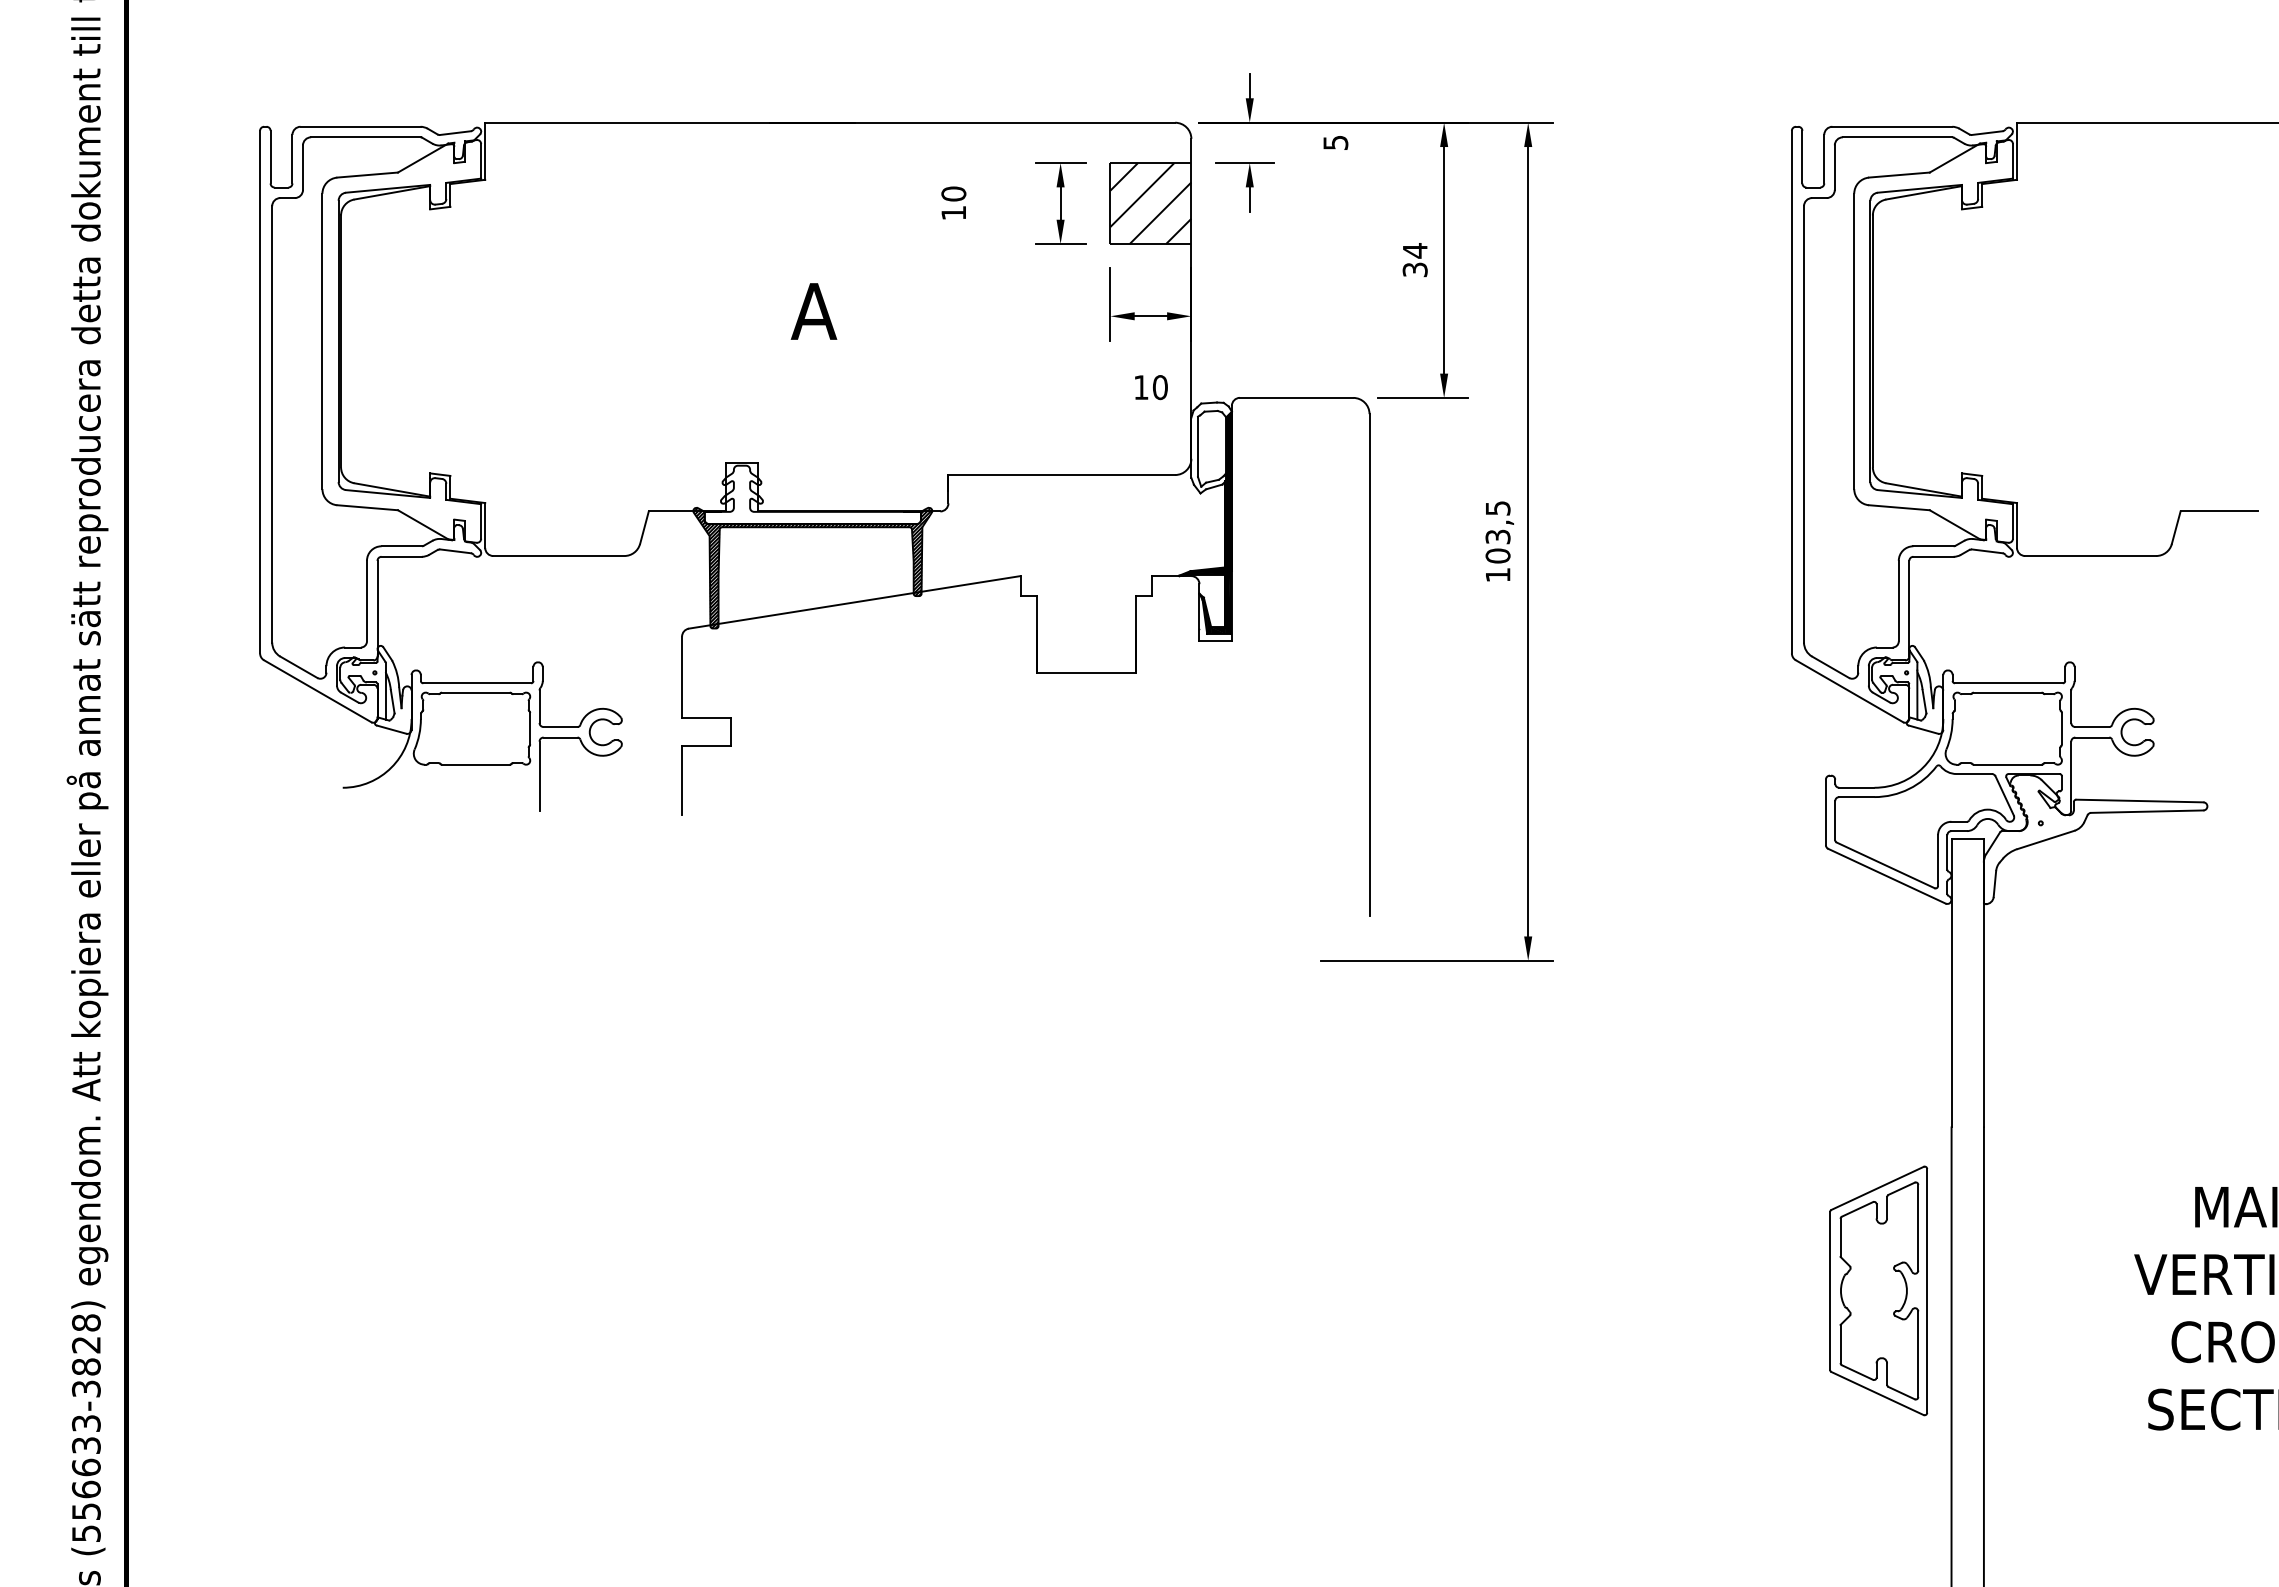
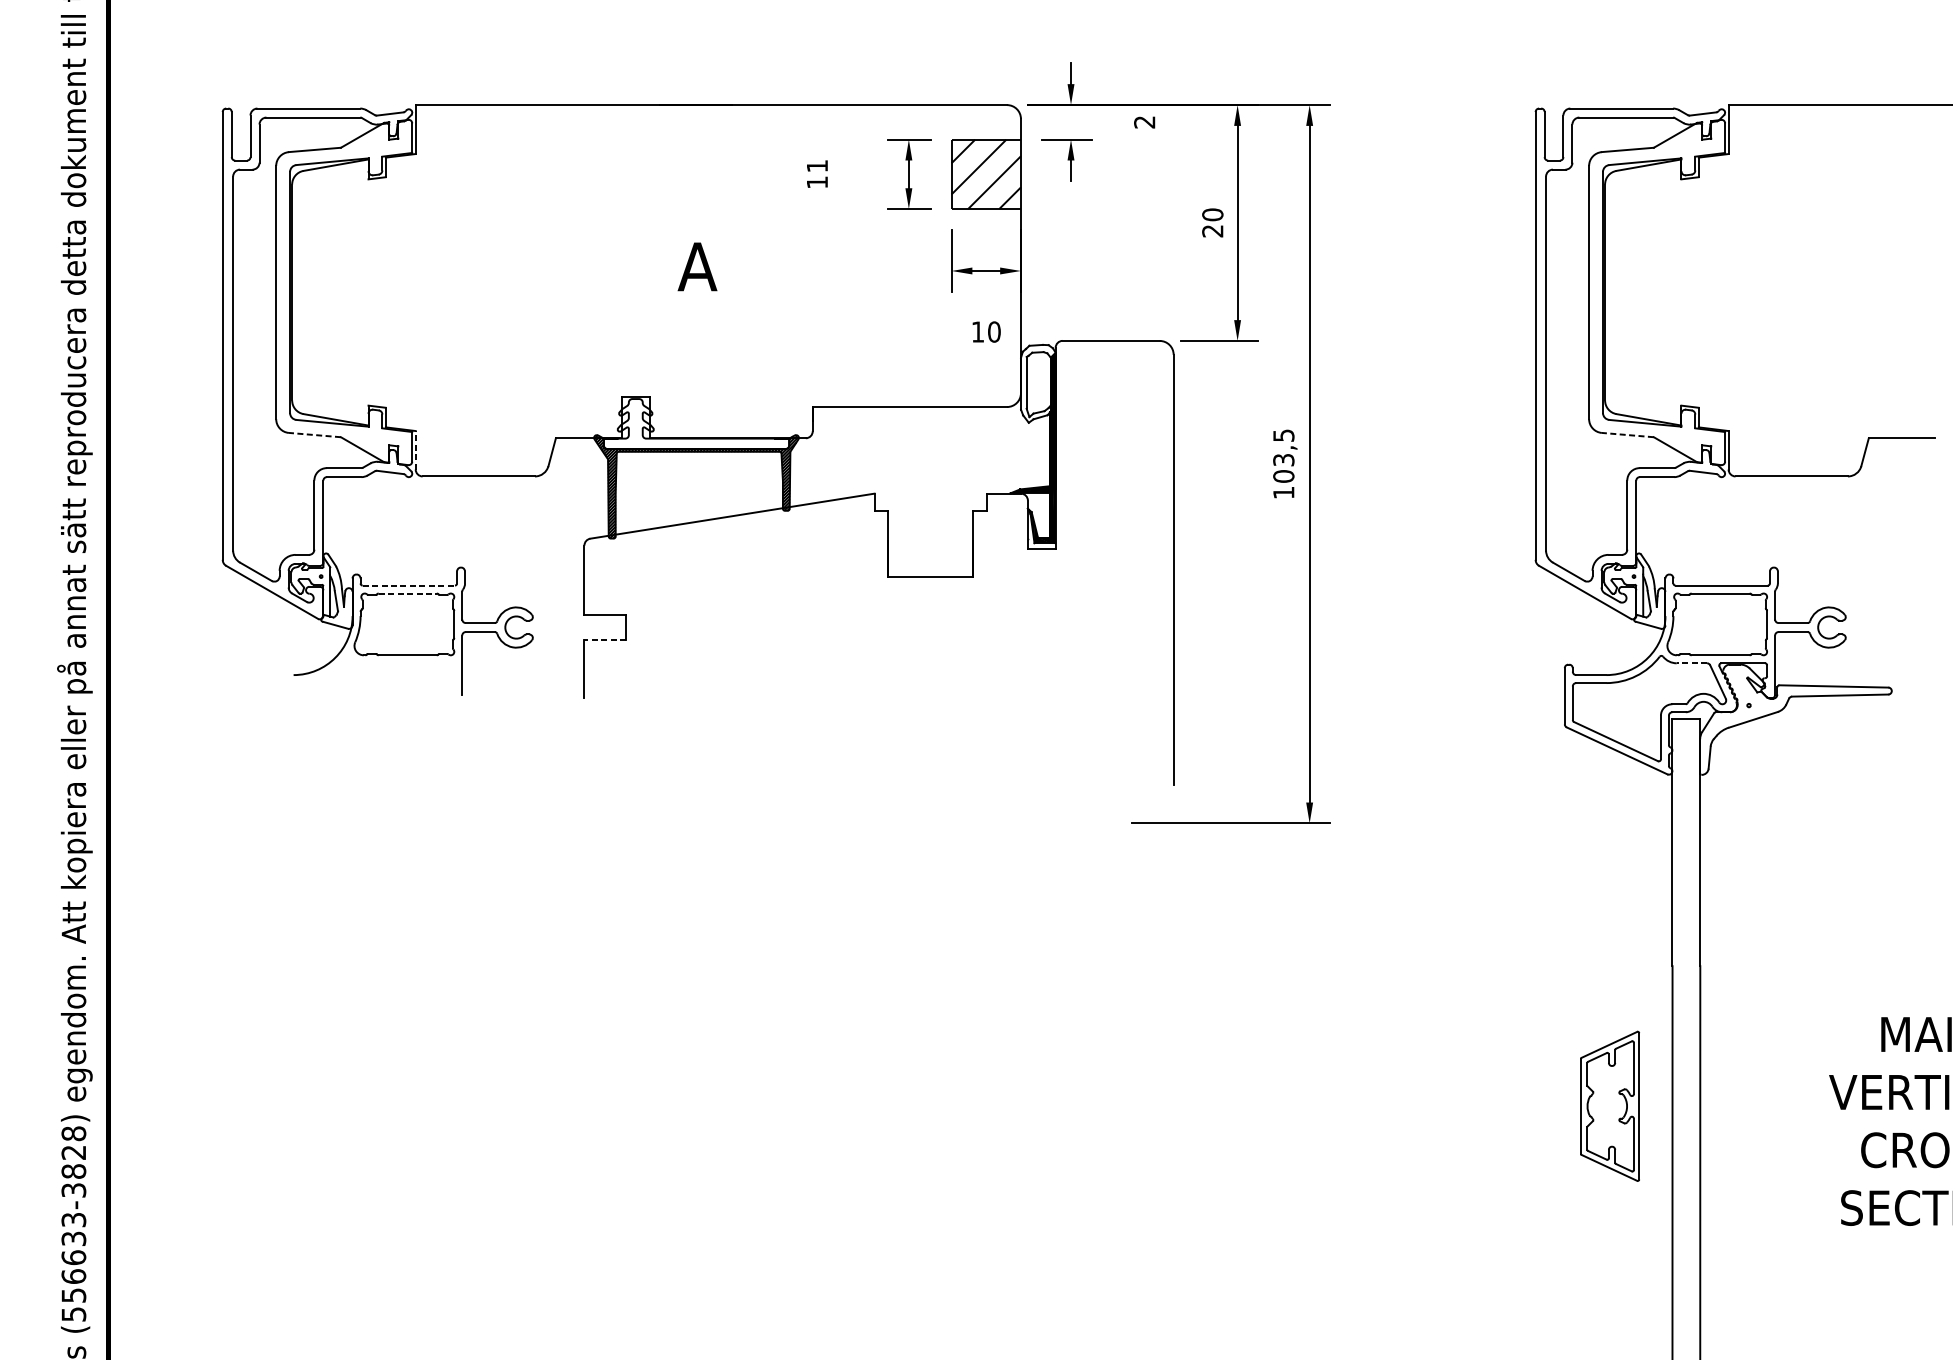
text: (1335, 143) -> (1144, 122), 5 -> 2
text: (953, 193) -> (817, 165), 10 -> 11
text: (1414, 260) -> (1212, 223), 34 -> 20
line: (367, 507) -> (314, 434), solid -> dashed
line: (1898, 507) -> (1627, 434), solid -> dashed
line: (485, 524) -> (415, 449), solid -> dashed
line: (477, 683) -> (409, 585), solid -> dashed
line: (475, 692) -> (407, 593), solid -> dashed
line: (705, 746) -> (604, 639), solid -> dashed
line: (1974, 774) -> (1692, 663), solid -> dashed
part: (1878, 1290) -> (1609, 1105), size x0.7

